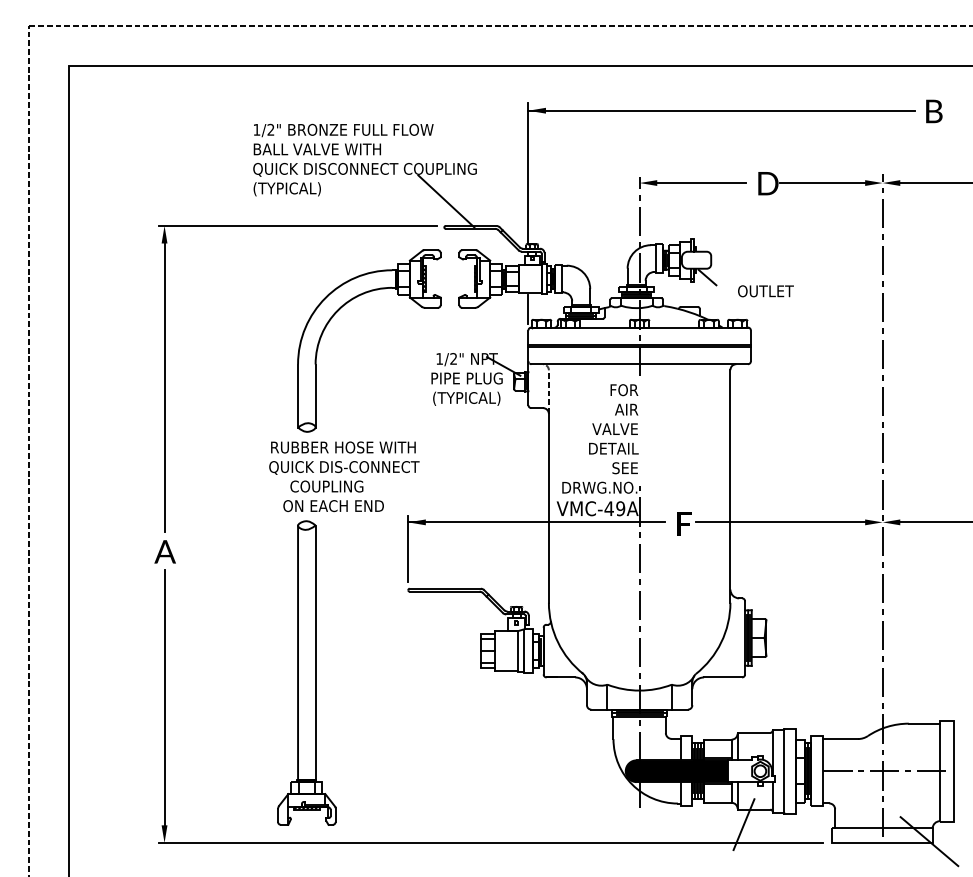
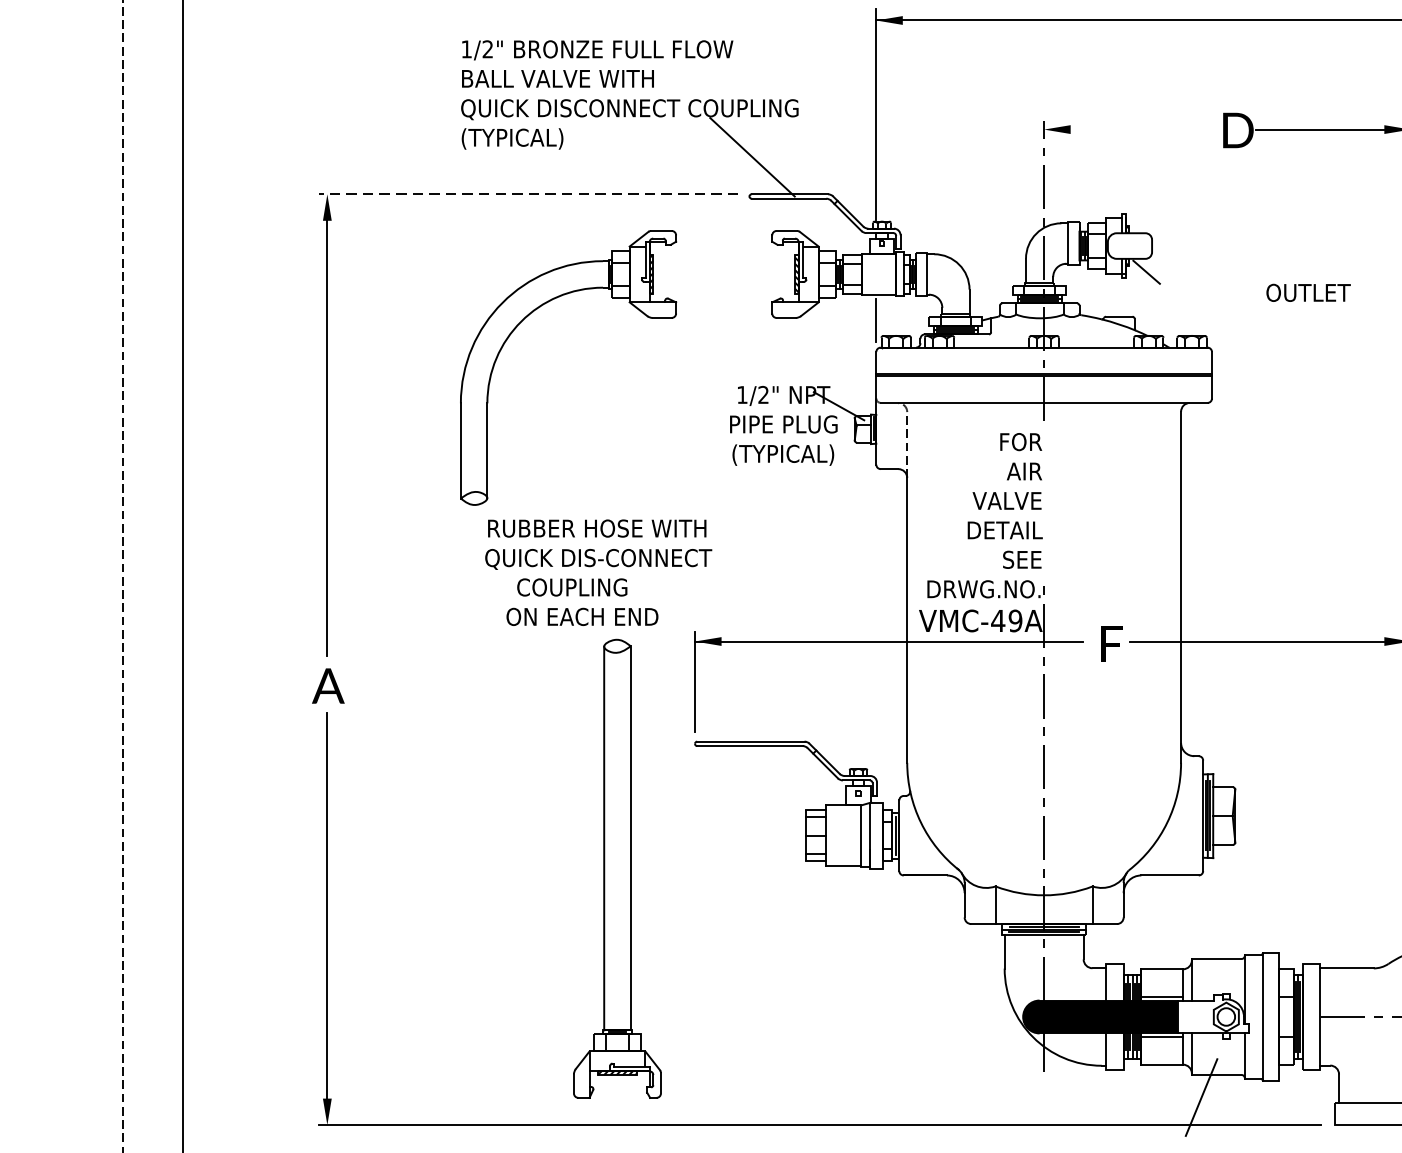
line: (701, 183) -> (1137, 130), removed
line: (297, 225) -> (527, 193), solid -> dashed
text: (765, 291) -> (1307, 293), moved
part: (339, 310) -> (523, 321), moved
part: (306, 672) -> (616, 868), moved

